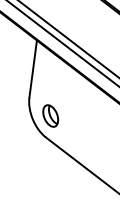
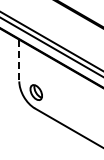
line: (33, 69) -> (19, 60), solid -> dashed

